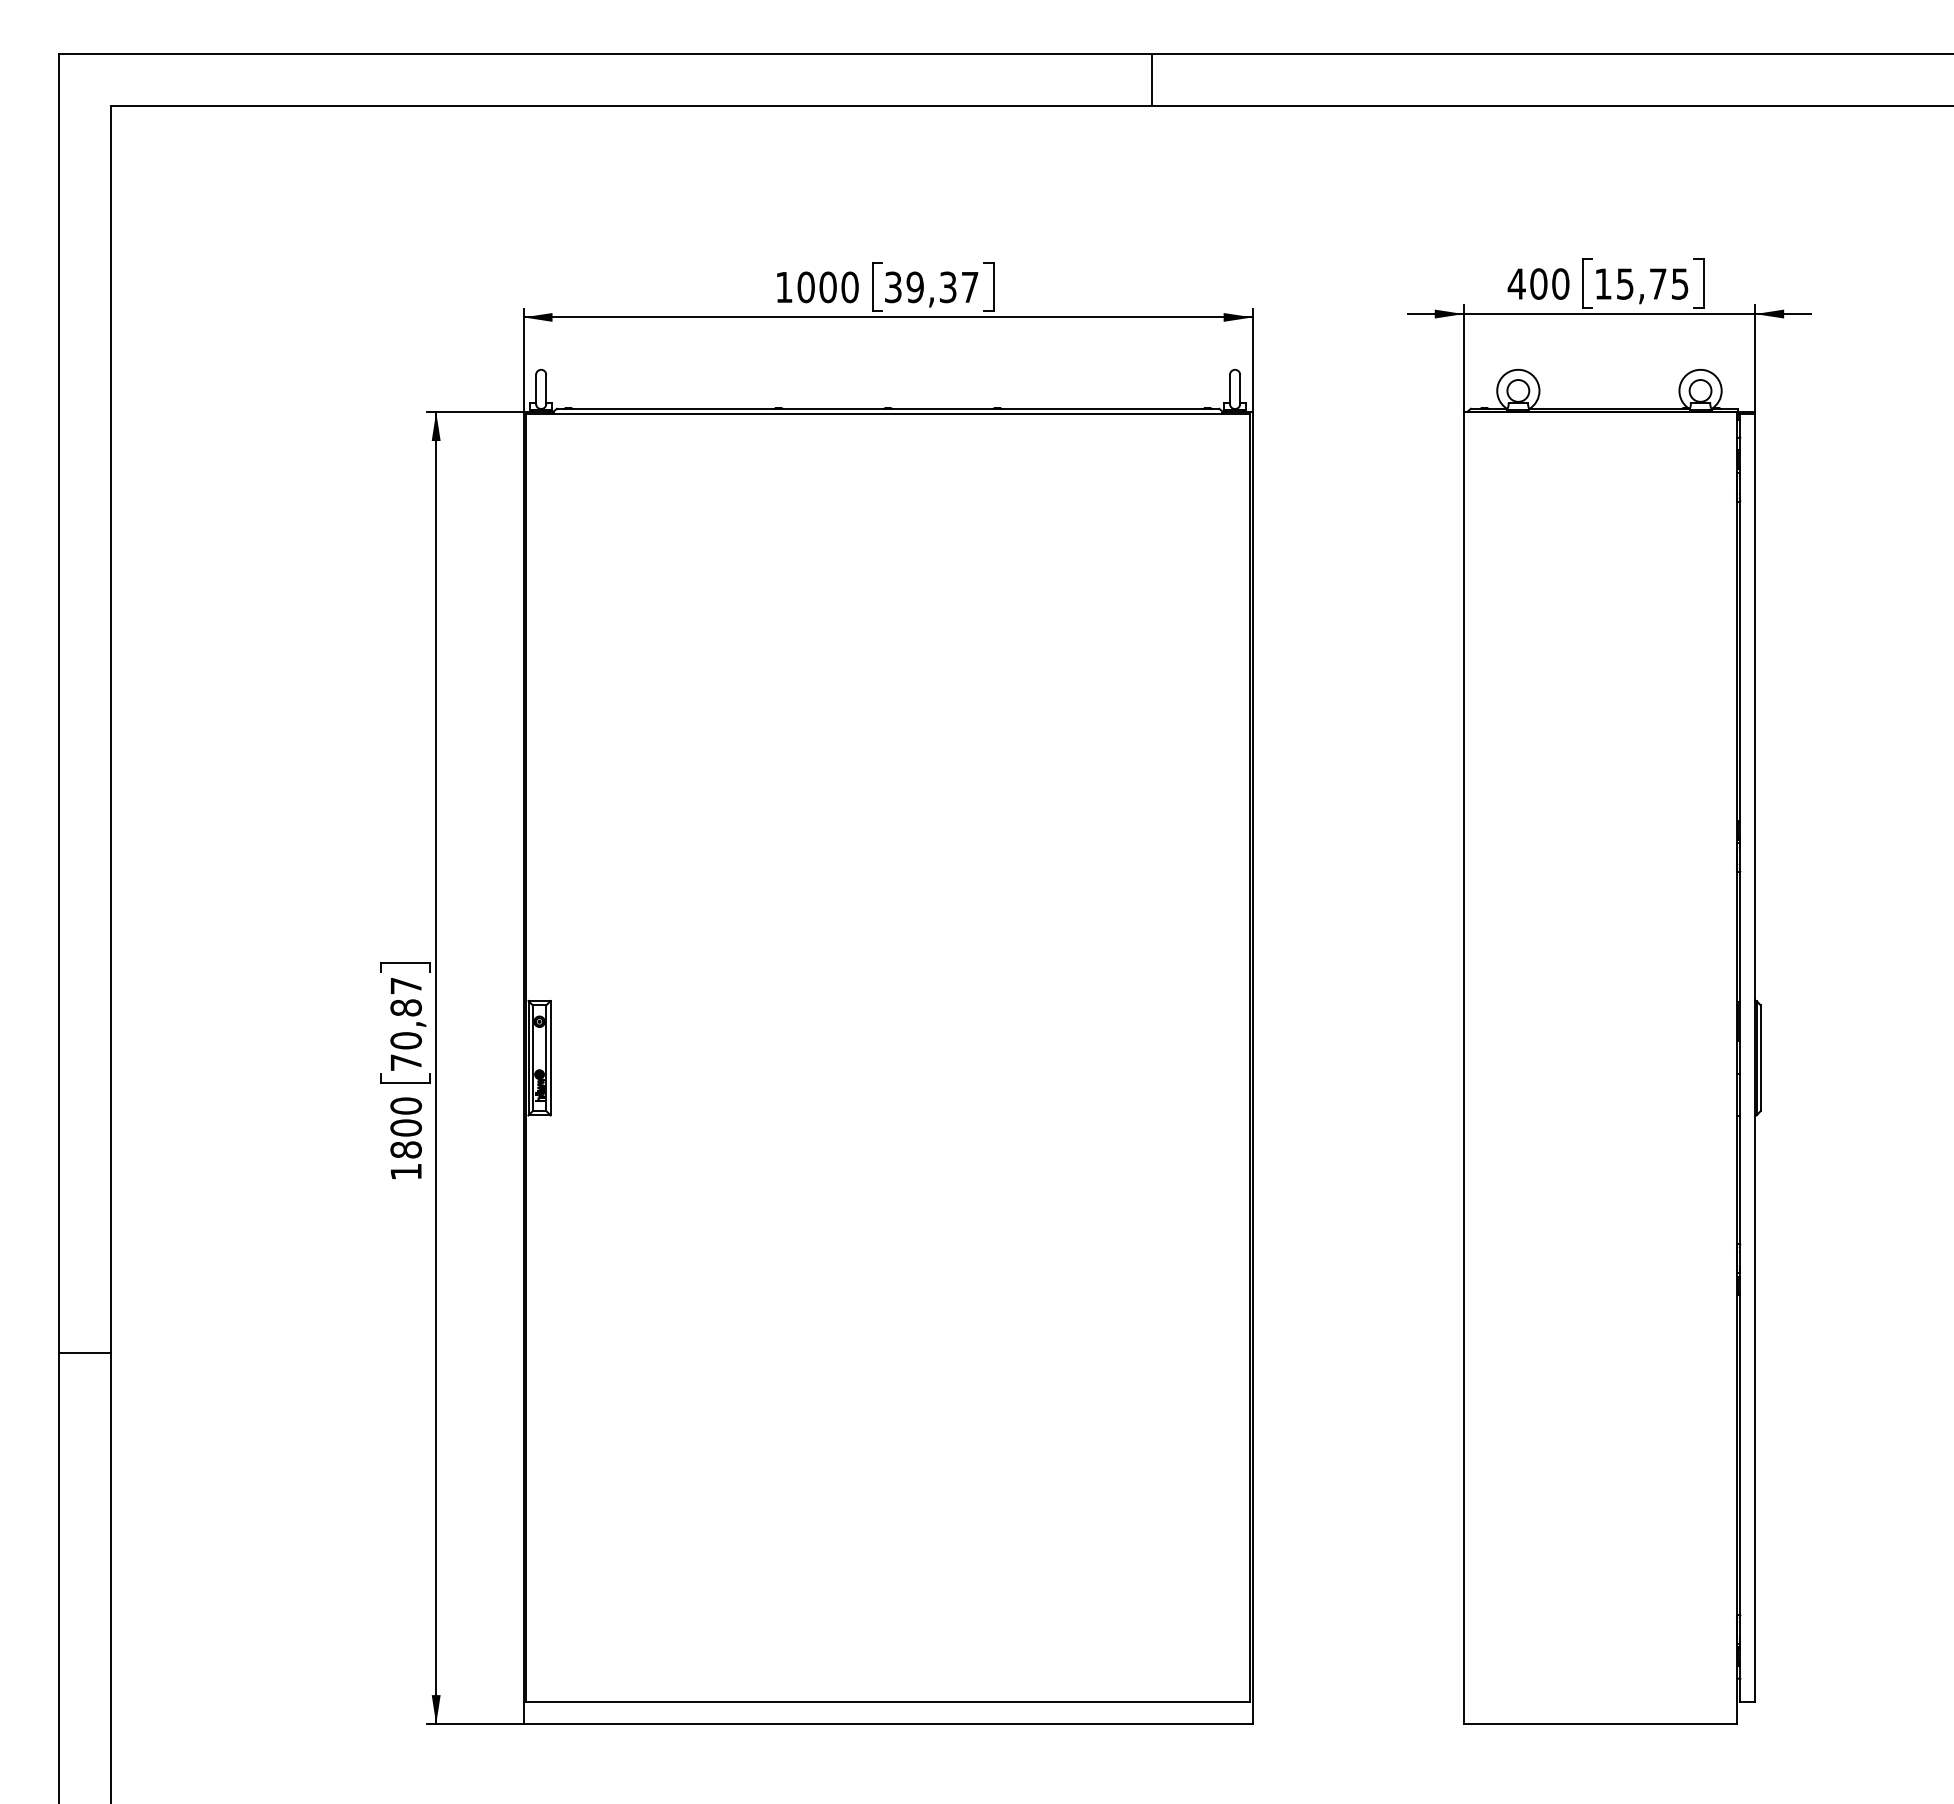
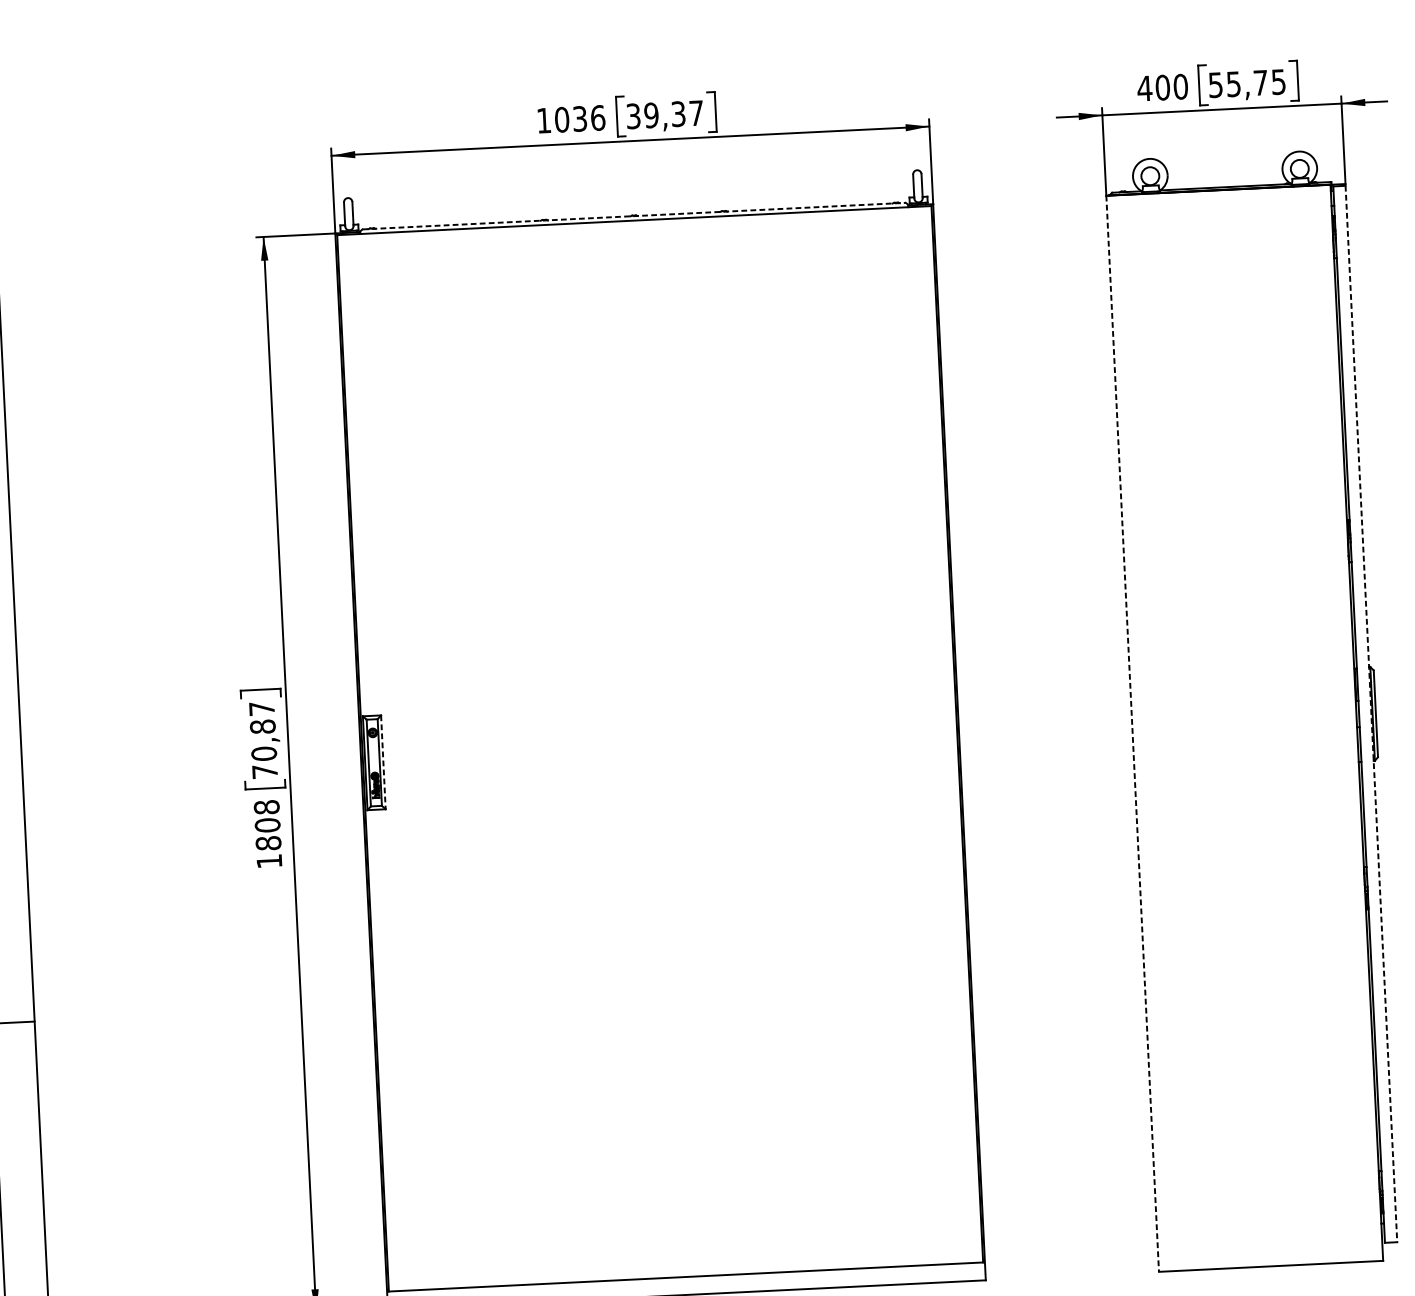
text: (1603, 283) -> (1215, 84), 15,75 -> 55,75
text: (838, 287) -> (588, 118), 1000 -> 1036
line: (888, 408) -> (634, 215), solid -> dashed
line: (550, 1058) -> (383, 762), solid -> dashed
line: (1755, 1058) -> (1371, 714), solid -> dashed
line: (1463, 1068) -> (1132, 734), solid -> dashed
text: (406, 1105) -> (267, 806), 1800 -> 1808

